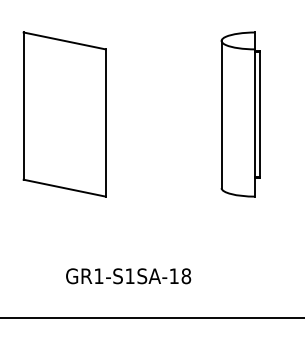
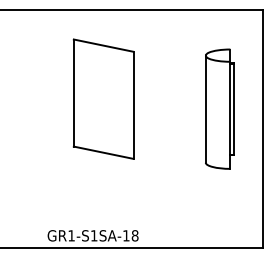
part: (64, 113) -> (103, 98), moved
part: (240, 113) -> (219, 108), moved
text: (127, 275) -> (92, 235), moved

